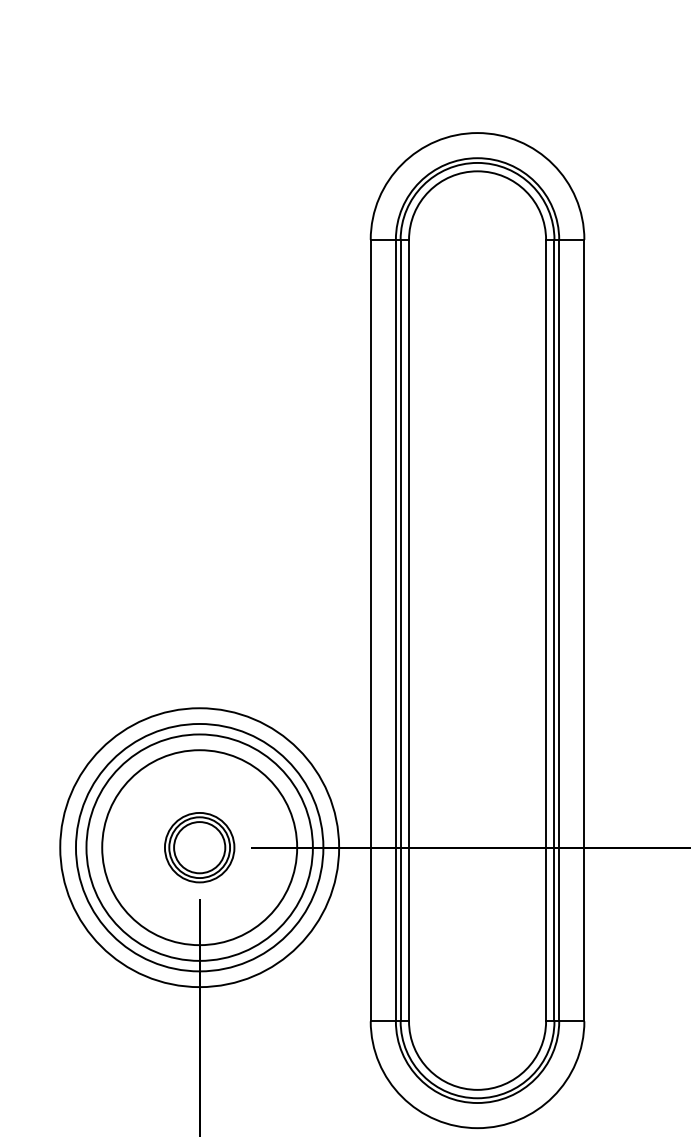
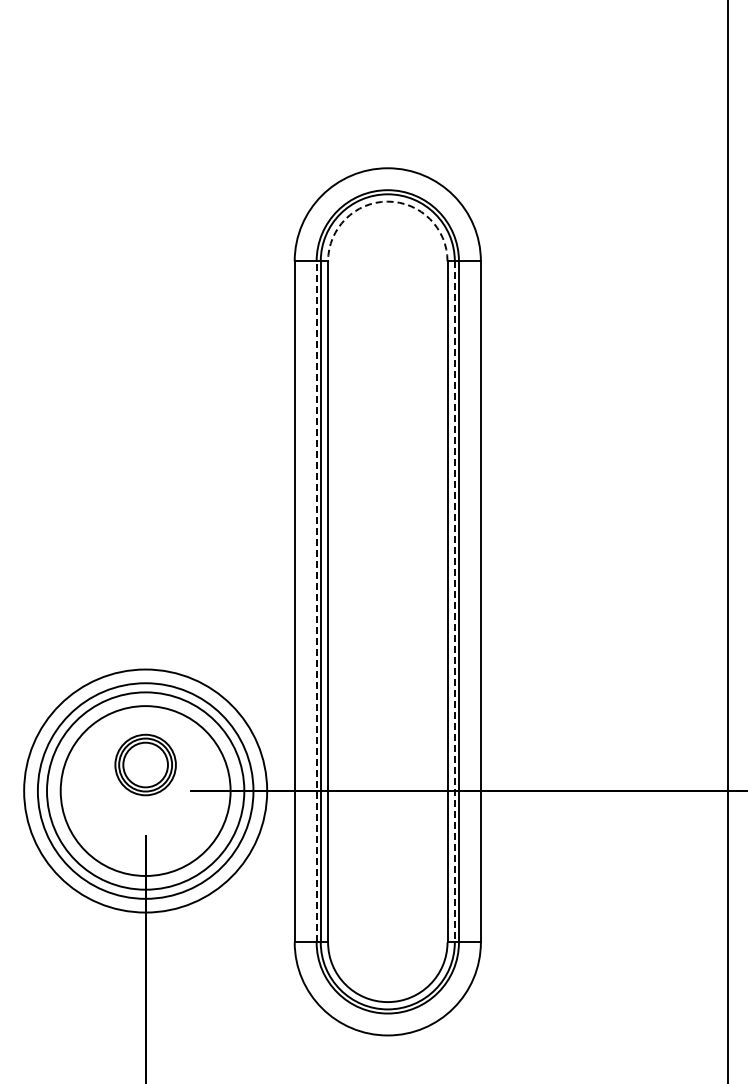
arc: (477, 171) -> (387, 201), solid -> dashed
line: (395, 630) -> (316, 601), solid -> dashed
line: (554, 630) -> (454, 601), solid -> dashed
part: (199, 847) -> (145, 764), moved

